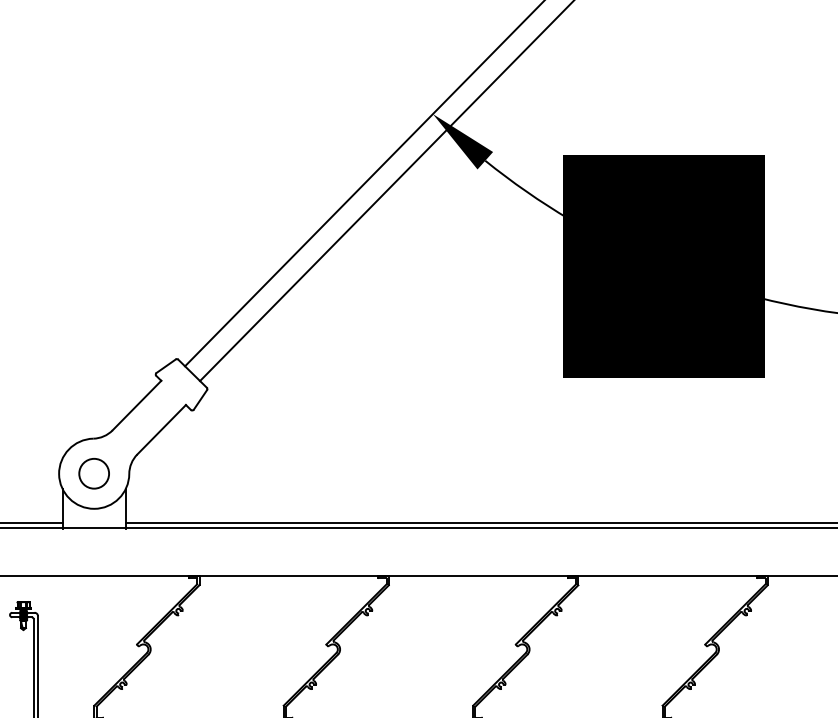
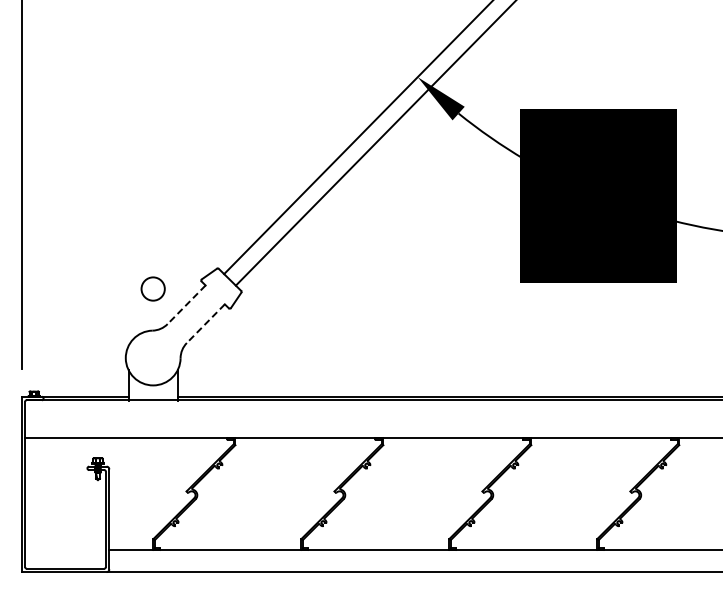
line: (136, 406) -> (186, 305), solid -> dashed
line: (161, 430) -> (205, 324), solid -> dashed
circle: (93, 473) -> (152, 288), moved

